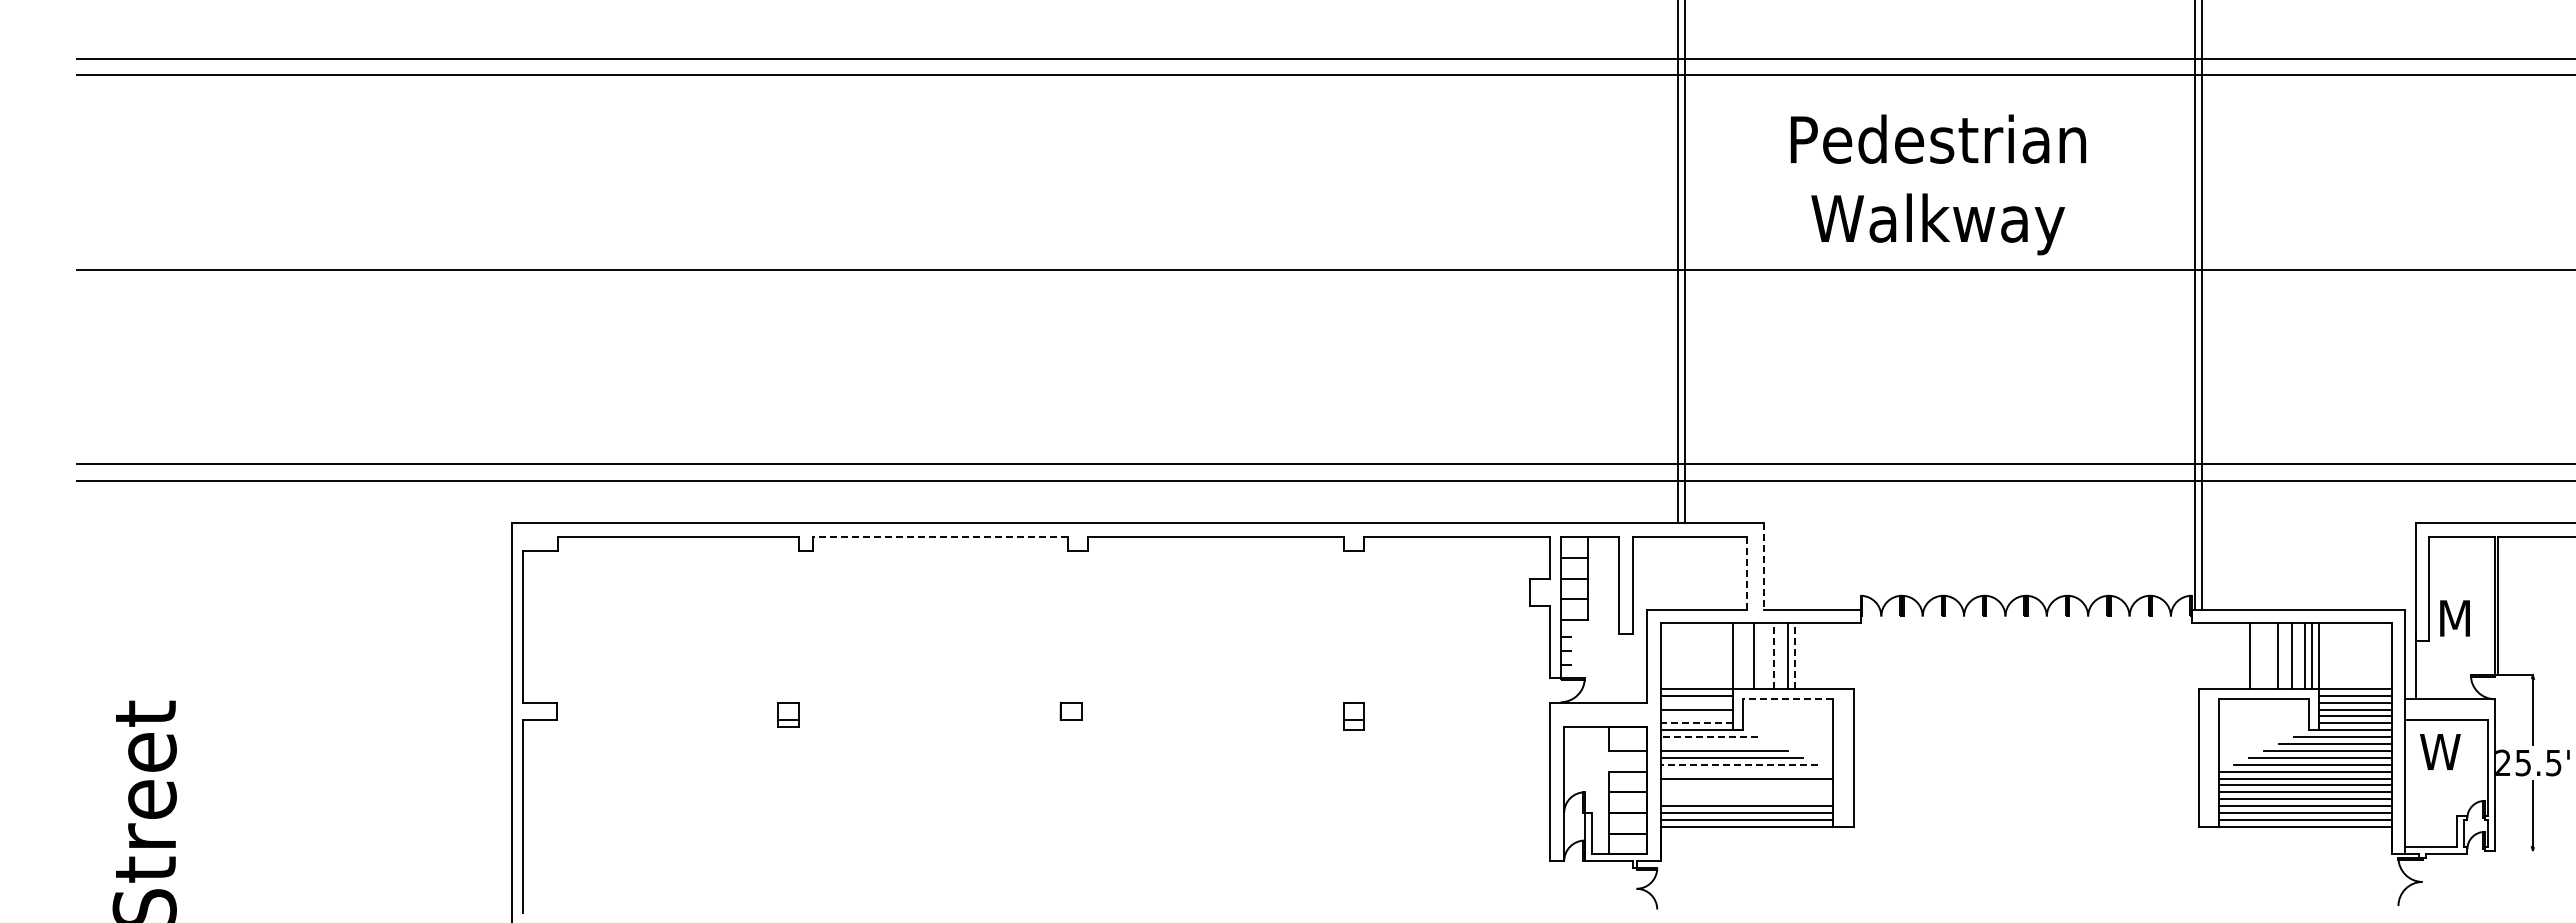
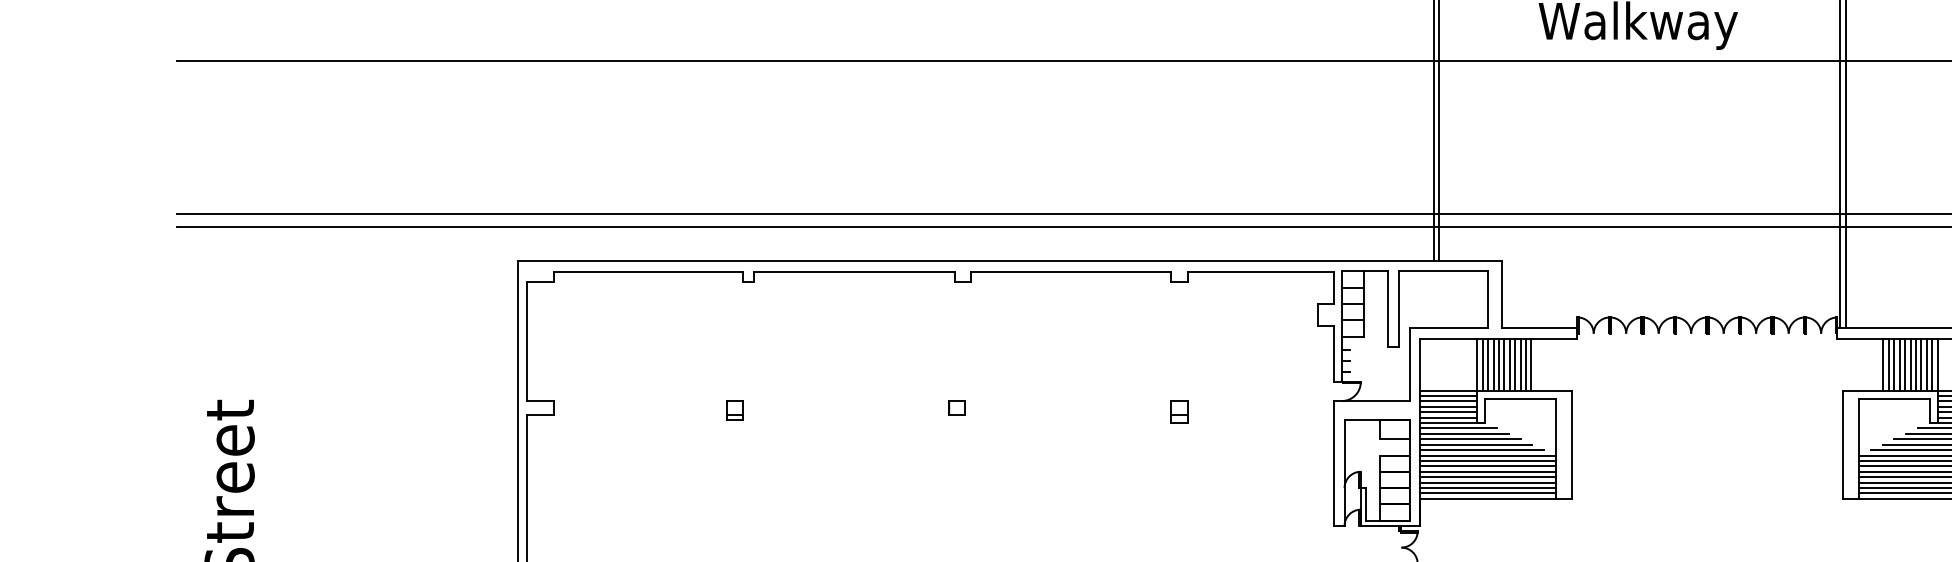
line: (940, 537) -> (854, 271), dashed -> solid
line: (1764, 567) -> (1501, 295), dashed -> solid
line: (1746, 573) -> (1487, 299), dashed -> solid
line: (1739, 655) -> (1482, 364), added
line: (1746, 655) -> (1487, 364), added
line: (1760, 655) -> (1498, 364), added
line: (1767, 655) -> (1504, 364), added
line: (1781, 655) -> (1515, 364), added
line: (1802, 655) -> (1531, 364), added
line: (2257, 655) -> (1889, 364), added
line: (2264, 655) -> (1894, 364), added
line: (2270, 655) -> (1899, 364), added
line: (2284, 655) -> (1910, 364), added
line: (2298, 655) -> (1921, 364), added
line: (1774, 656) -> (1509, 365), dashed -> solid
line: (1795, 656) -> (1526, 365), dashed -> solid
line: (1788, 699) -> (1520, 398), dashed -> solid
line: (1696, 702) -> (1448, 401), added
line: (1696, 716) -> (1448, 412), added
line: (1696, 723) -> (1448, 417), dashed -> solid
line: (1709, 737) -> (1458, 428), dashed -> solid
line: (1716, 744) -> (1464, 434), added
line: (1739, 764) -> (1482, 449), dashed -> solid
line: (1746, 771) -> (1487, 455), added
line: (1746, 785) -> (1487, 466), added
line: (1746, 792) -> (1487, 471), added
line: (1746, 799) -> (1487, 477), added

